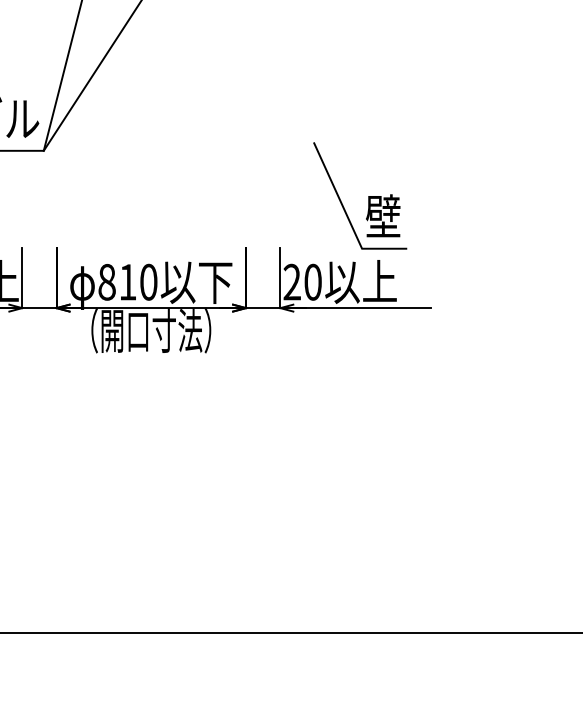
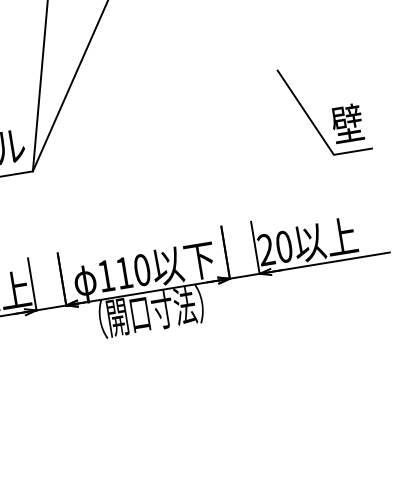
part: (368, 196) -> (332, 108), moved
text: (106, 282) -> (105, 276), 810 -> 110

